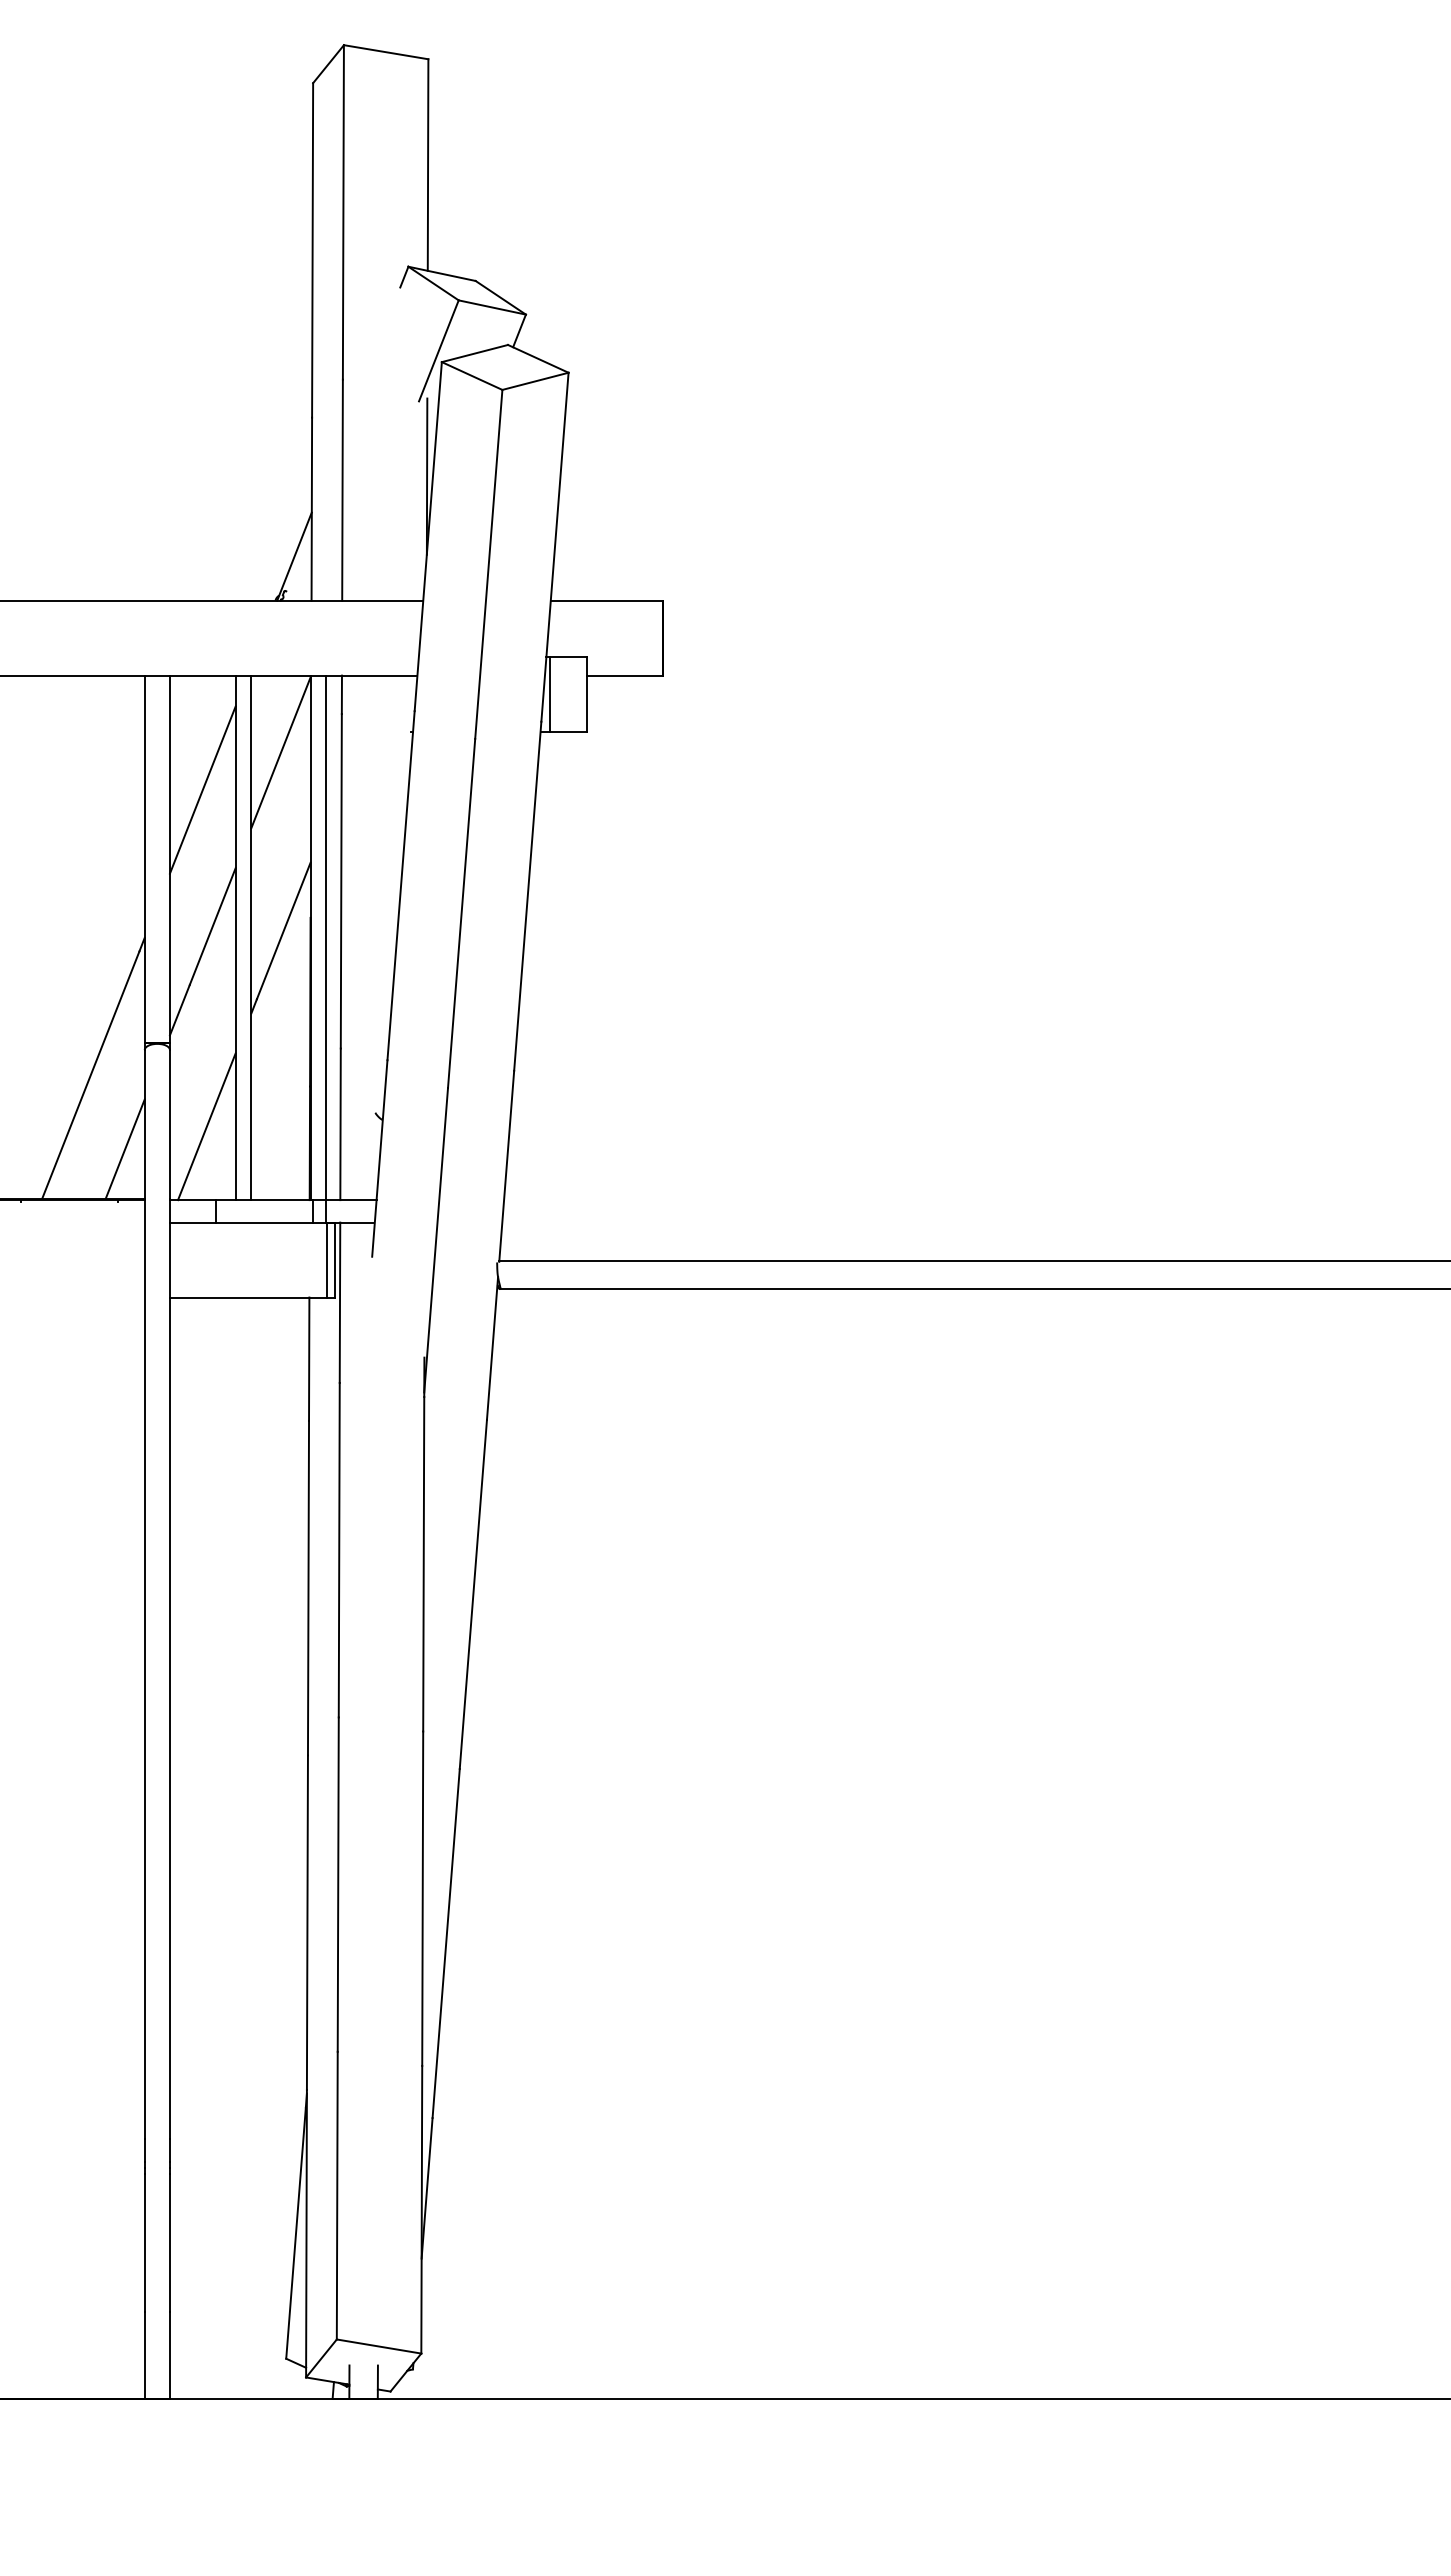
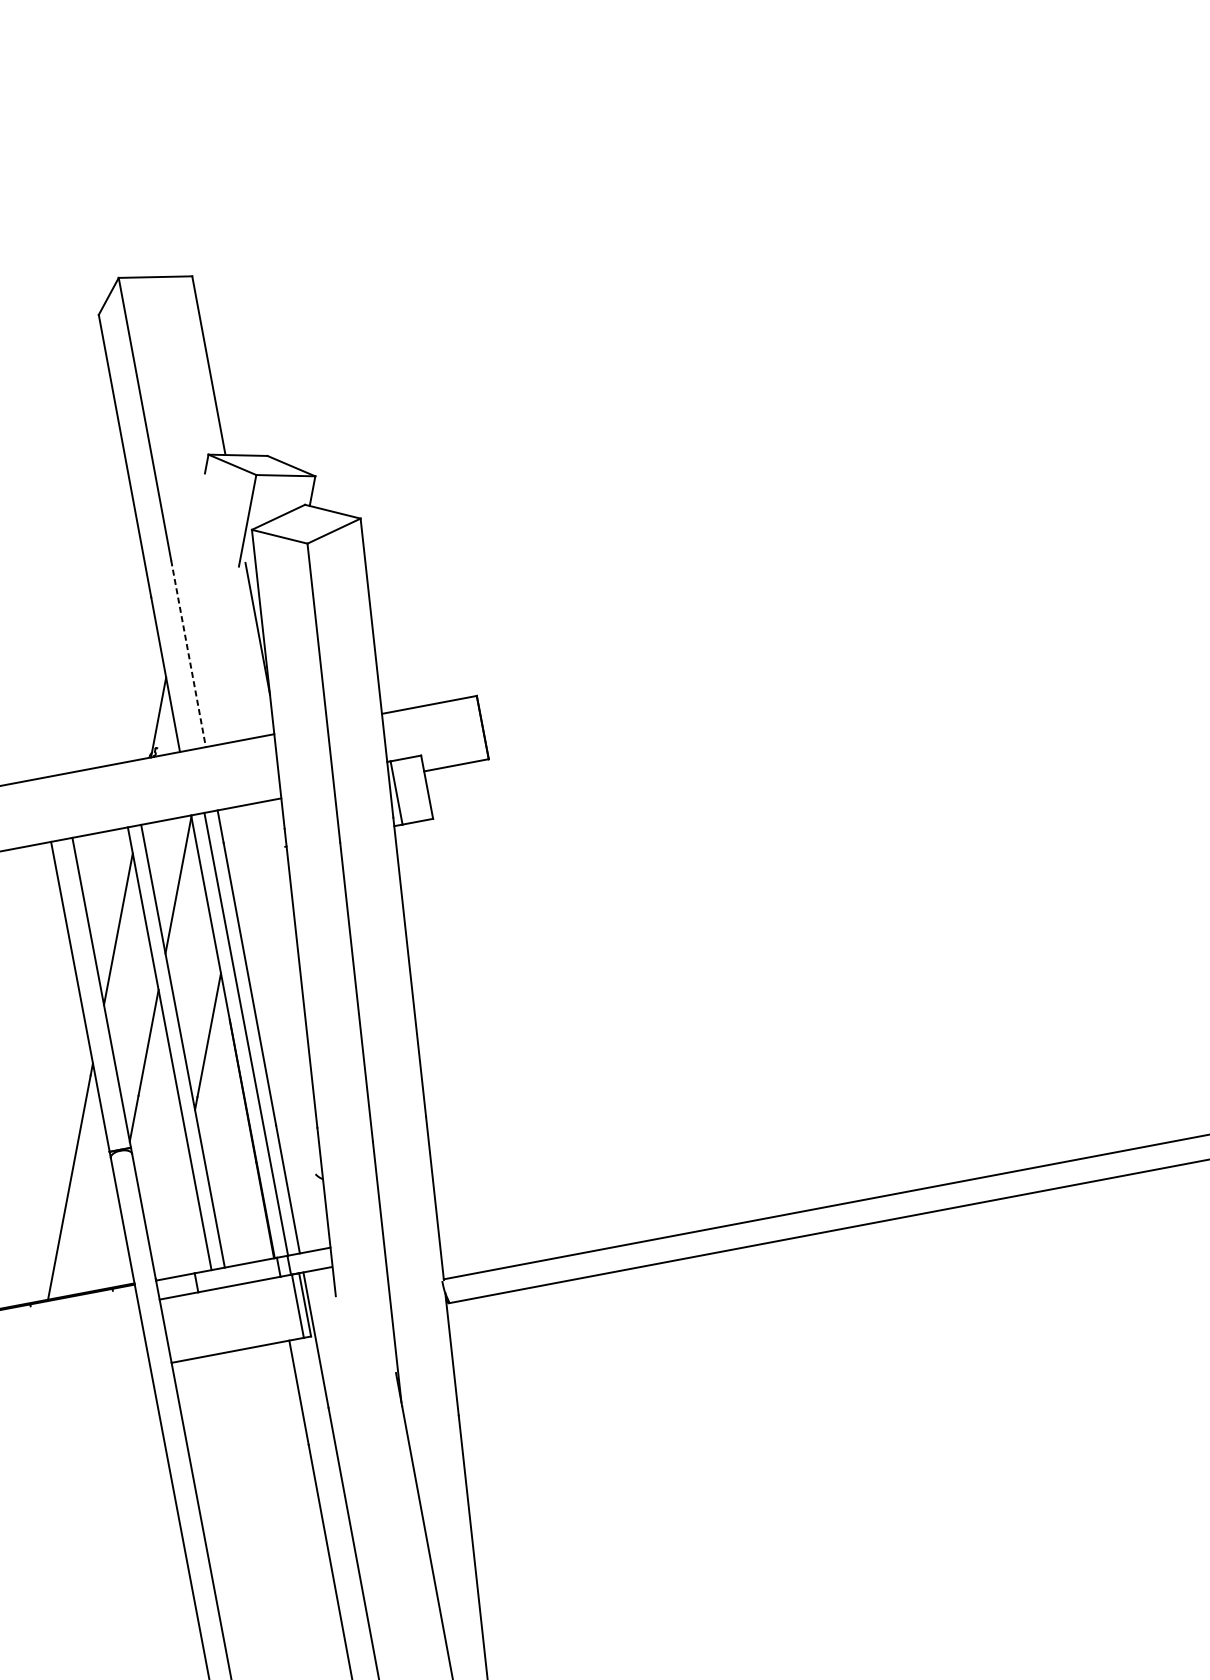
line: (342, 490) -> (188, 654), solid -> dashed
line: (206, 1126) -> (175, 1212), removed
line: (124, 1148) -> (109, 1244), removed

